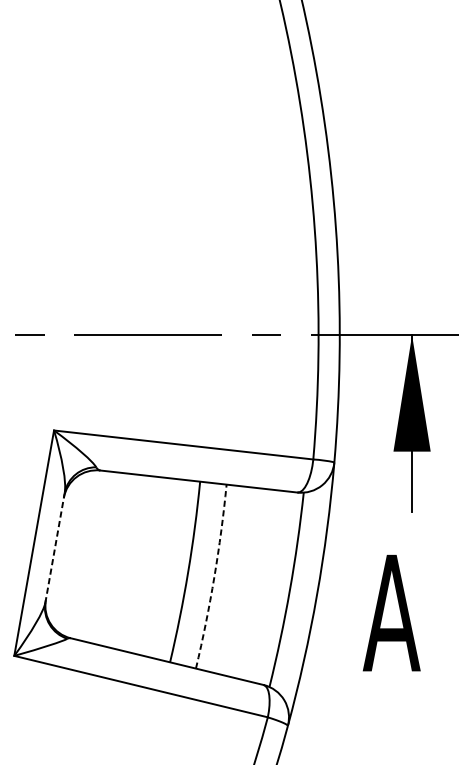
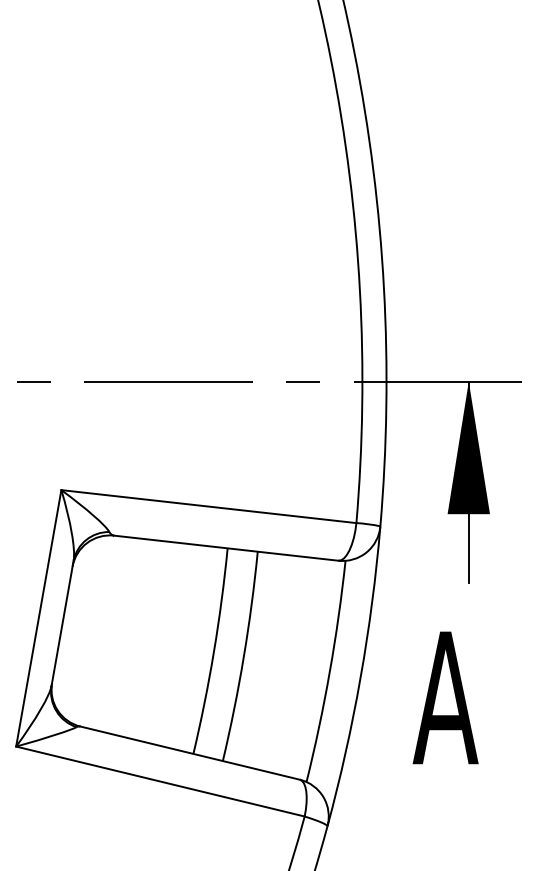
line: (55, 547) -> (62, 623), dashed -> solid
arc: (214, 576) -> (243, 656), dashed -> solid

